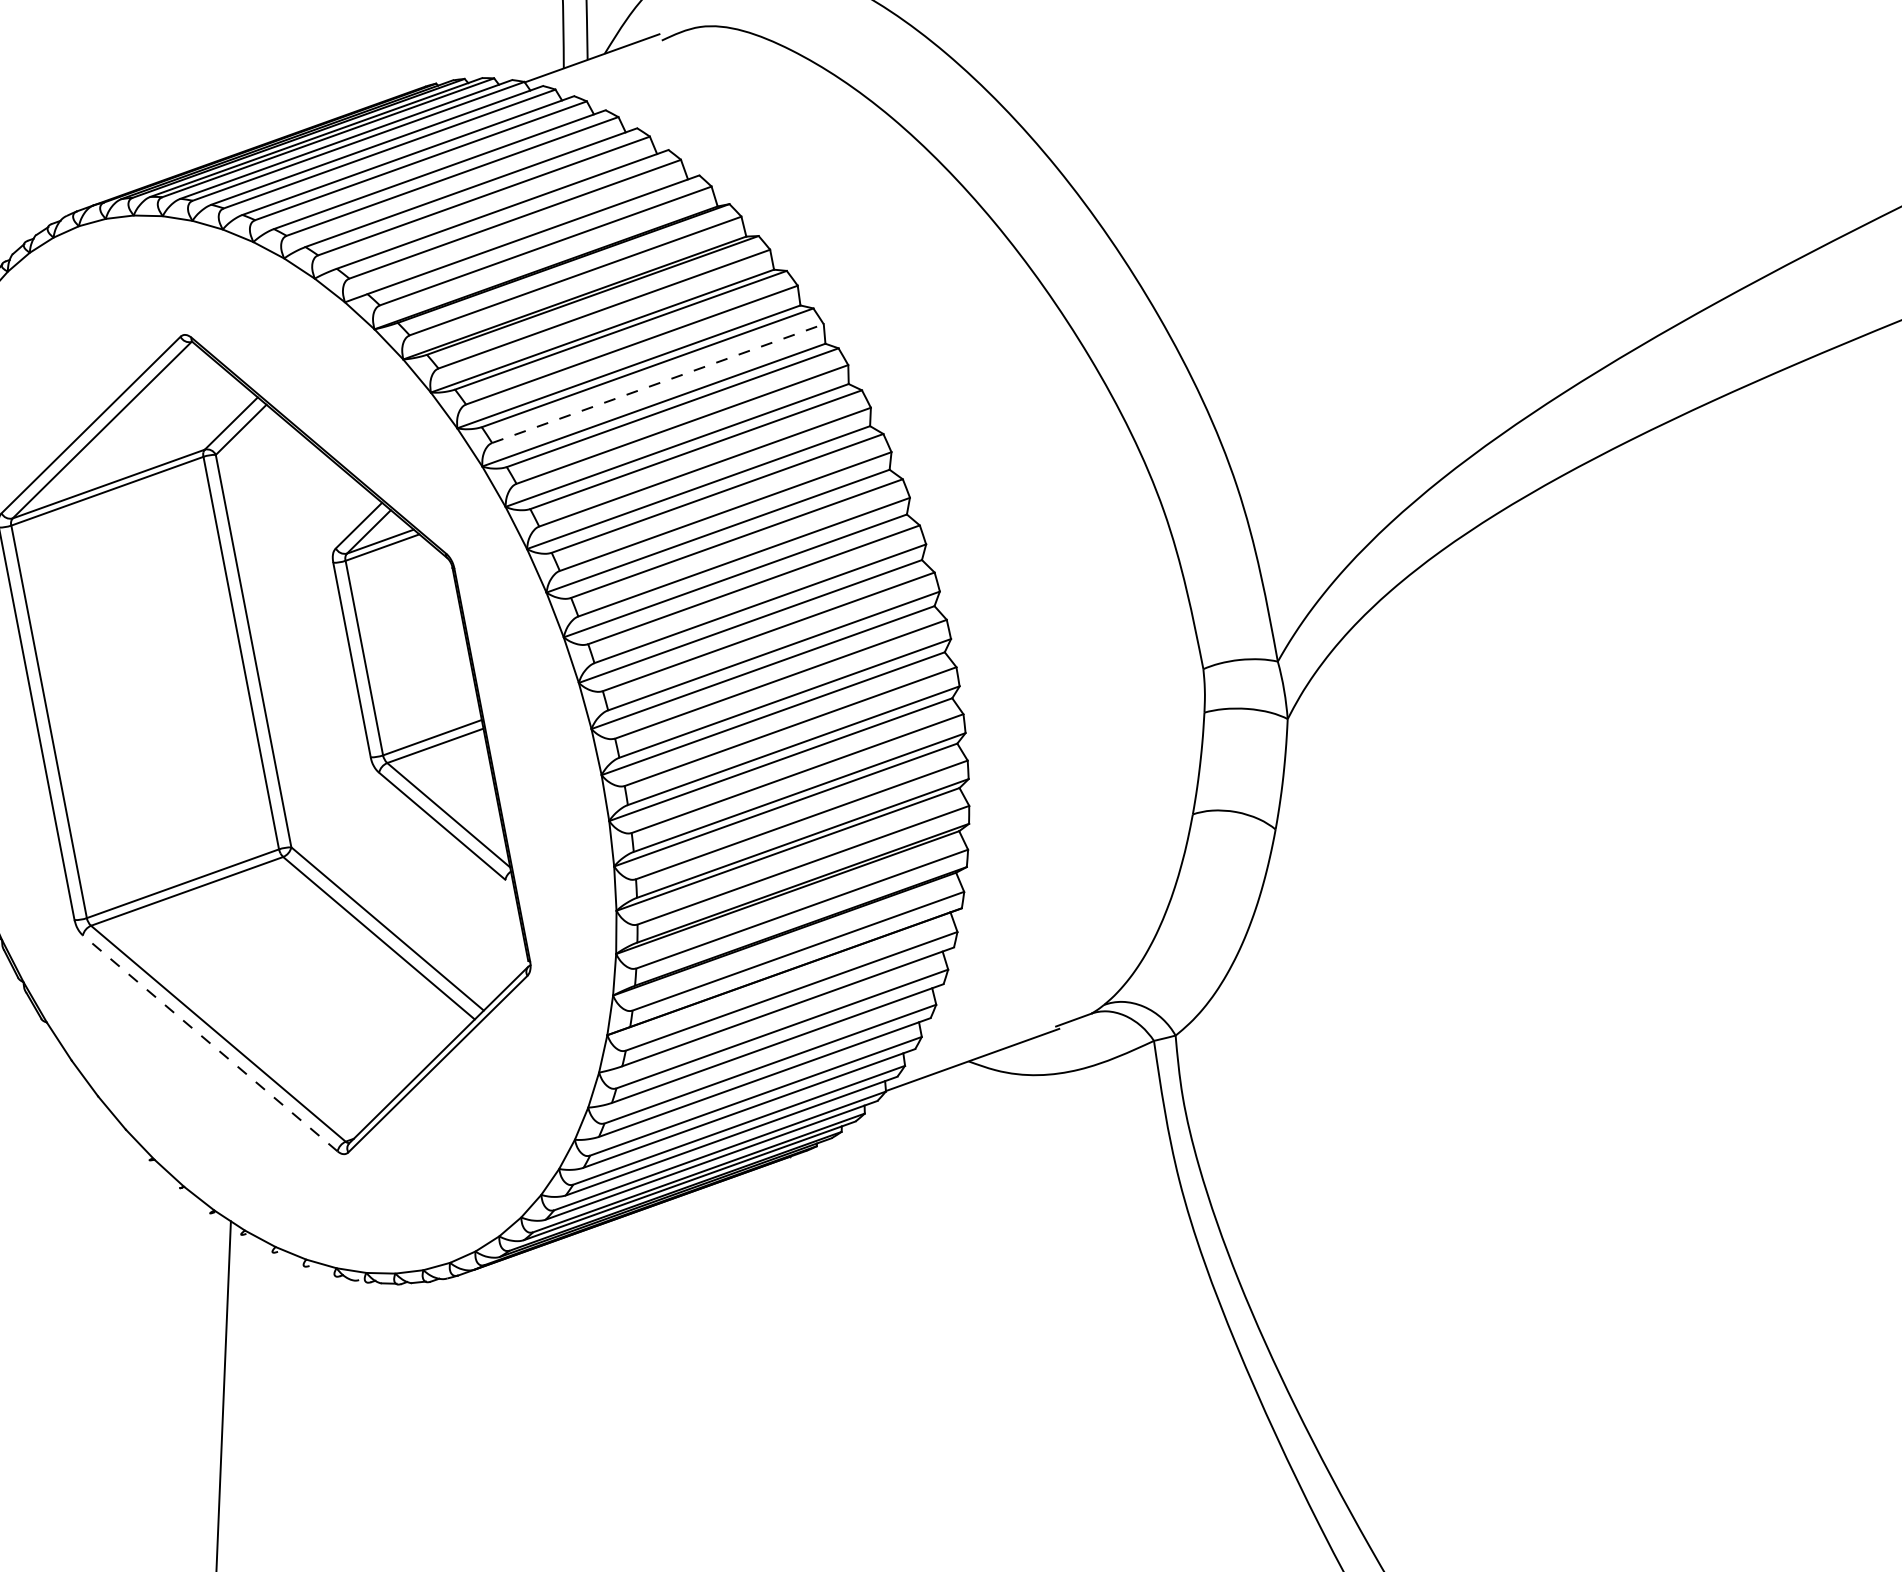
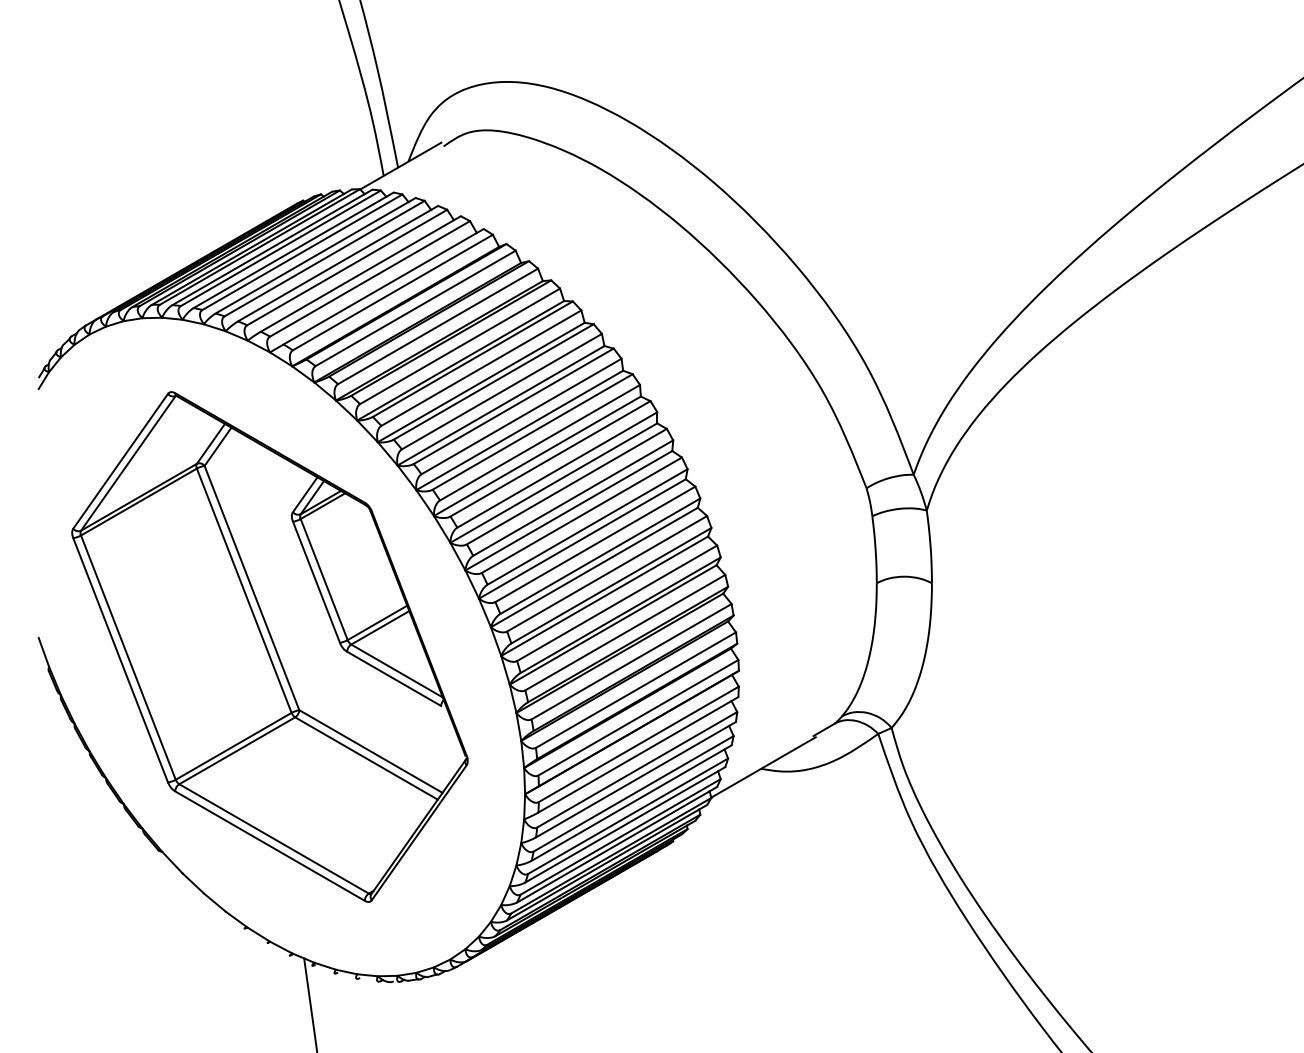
line: (658, 382) -> (481, 367), dashed -> solid
line: (209, 1042) -> (269, 845), dashed -> solid

